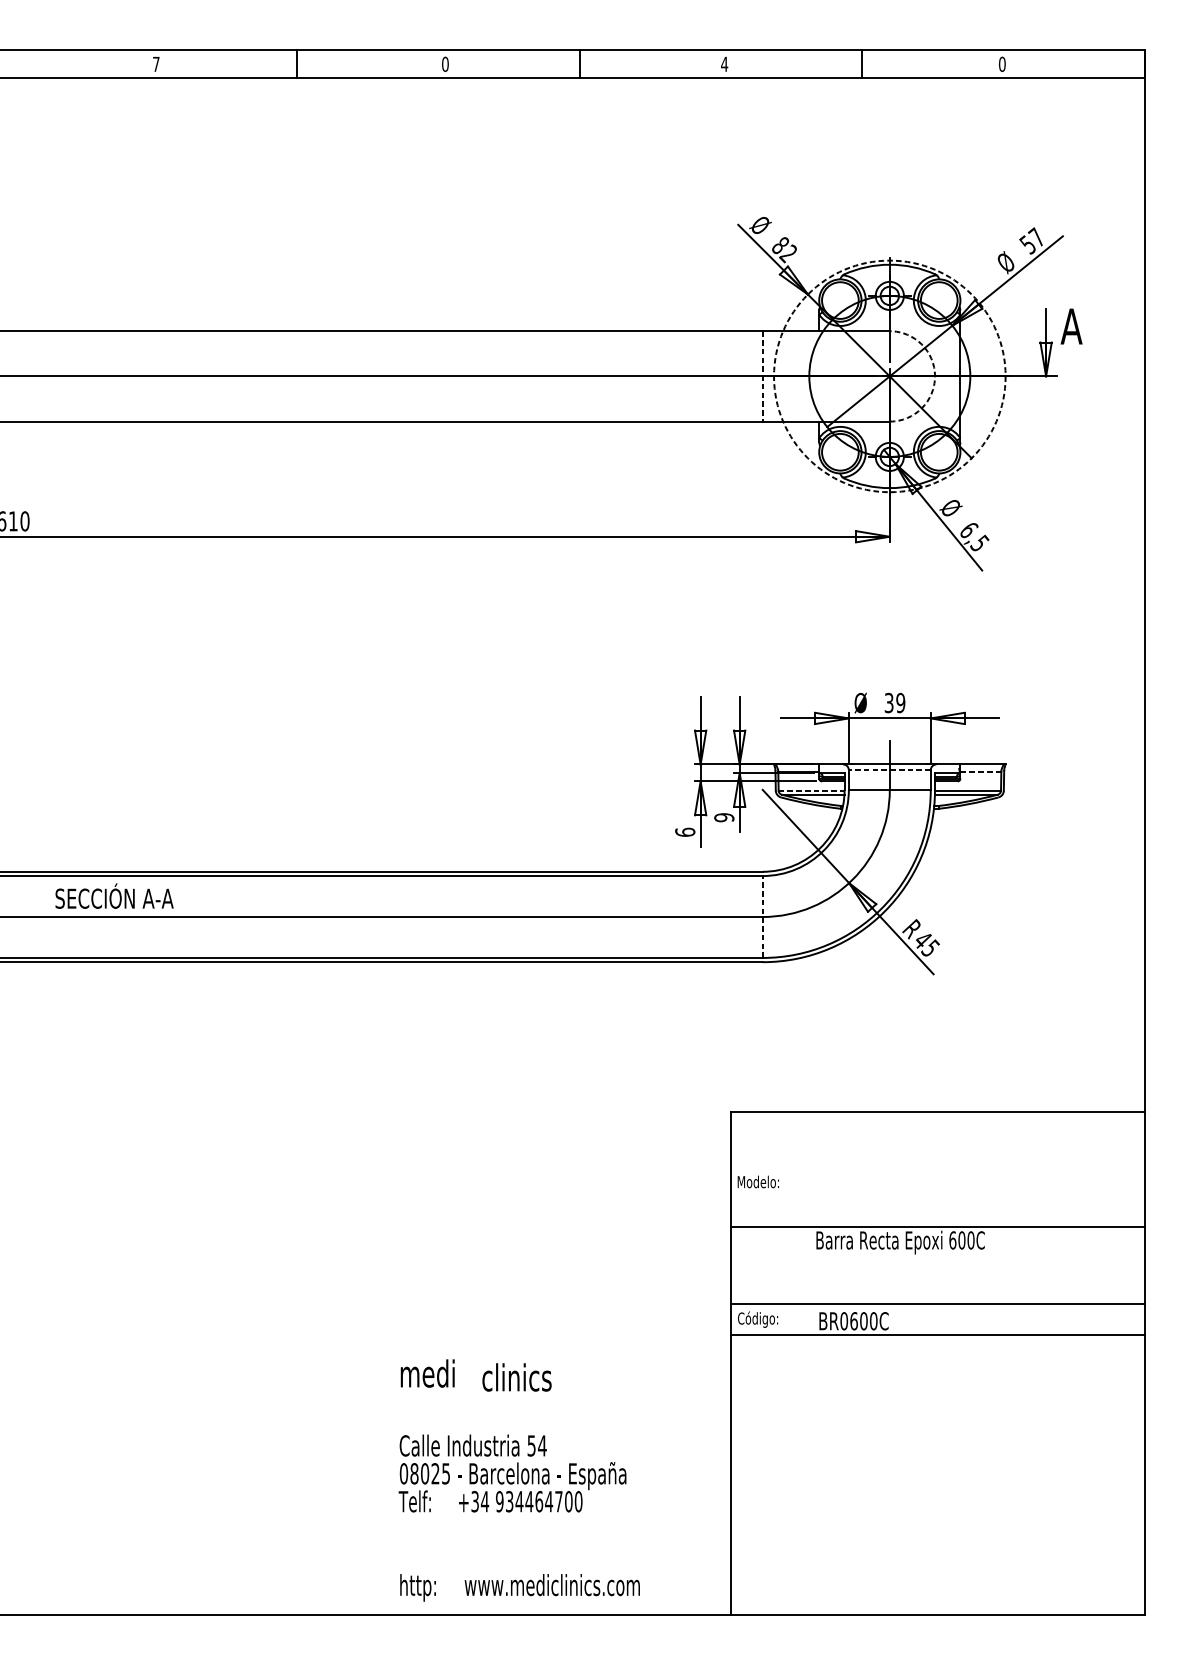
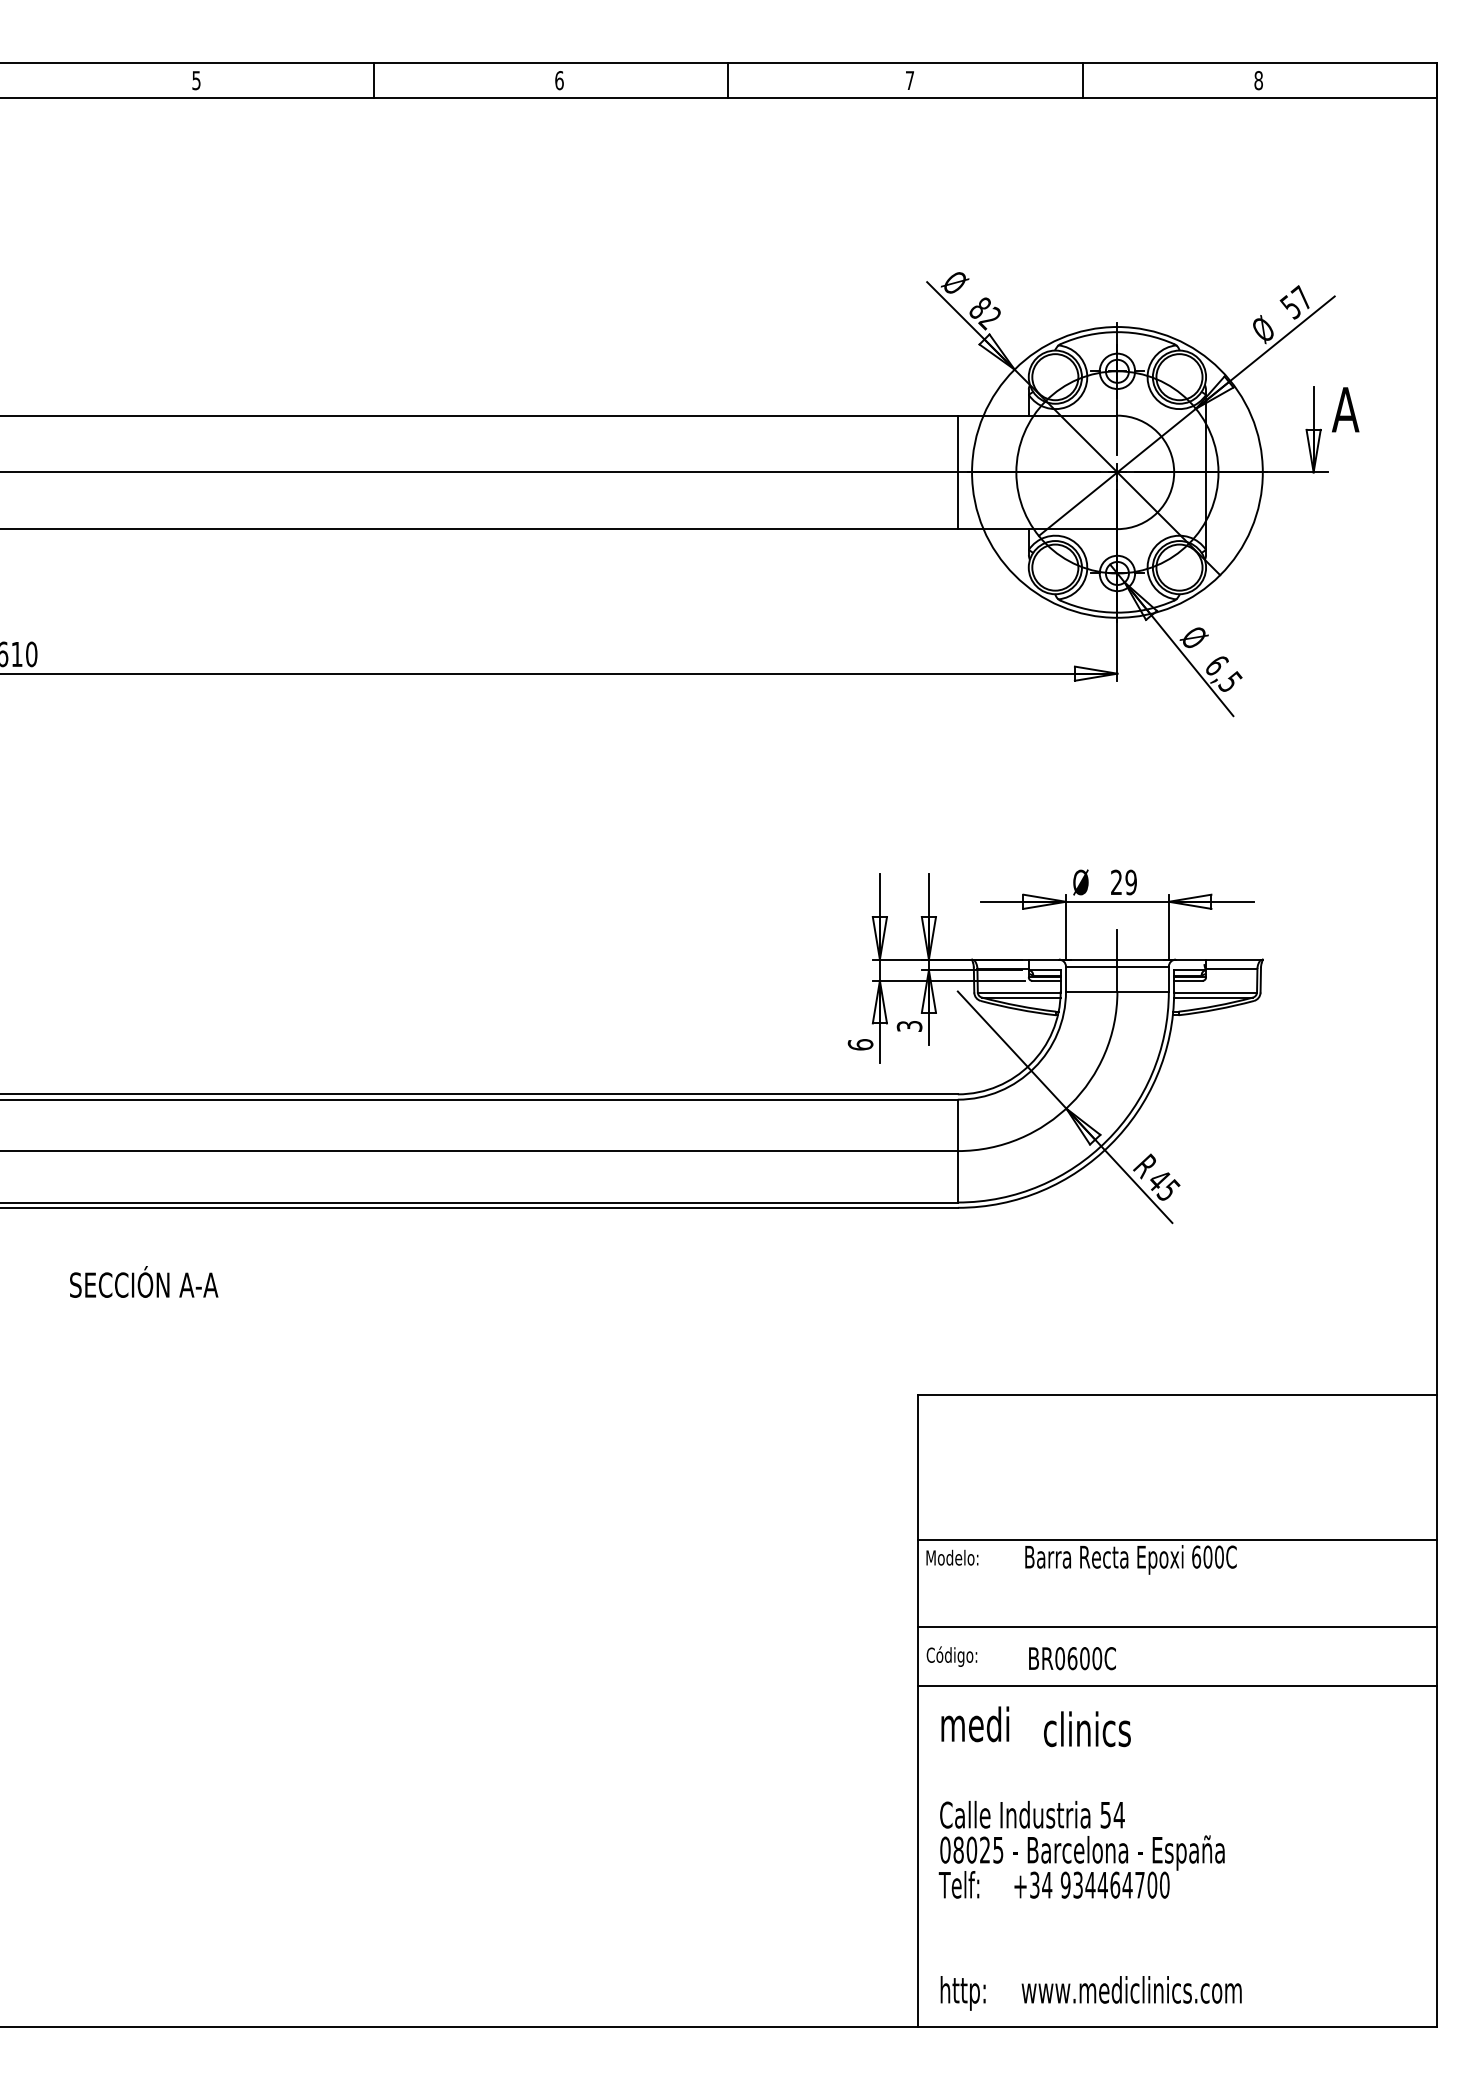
text: (156, 64) -> (196, 80), 7 -> 5
text: (445, 64) -> (559, 80), 0 -> 6
text: (724, 64) -> (909, 80), 4 -> 7
text: (1002, 64) -> (1258, 80), 0 -> 8
line: (762, 376) -> (957, 472), dashed -> solid
circle: (889, 376) -> (1117, 472), dashed -> solid
arc: (935, 376) -> (1174, 472), dashed -> solid
text: (889, 703) -> (1116, 882), 39 -> 29
line: (889, 769) -> (1116, 966), dashed -> solid
line: (980, 771) -> (1231, 968), dashed -> solid
line: (811, 790) -> (1019, 992), dashed -> solid
text: (724, 817) -> (909, 1026), 9 -> 3
text: (114, 895) -> (144, 1281), moved
line: (762, 916) -> (957, 1150), dashed -> solid
text: (758, 1181) -> (952, 1557), moved
line: (937, 1304) -> (1177, 1686), moved
line: (937, 1334) -> (1177, 1626), moved
text: (518, 1480) -> (1089, 1858), moved

